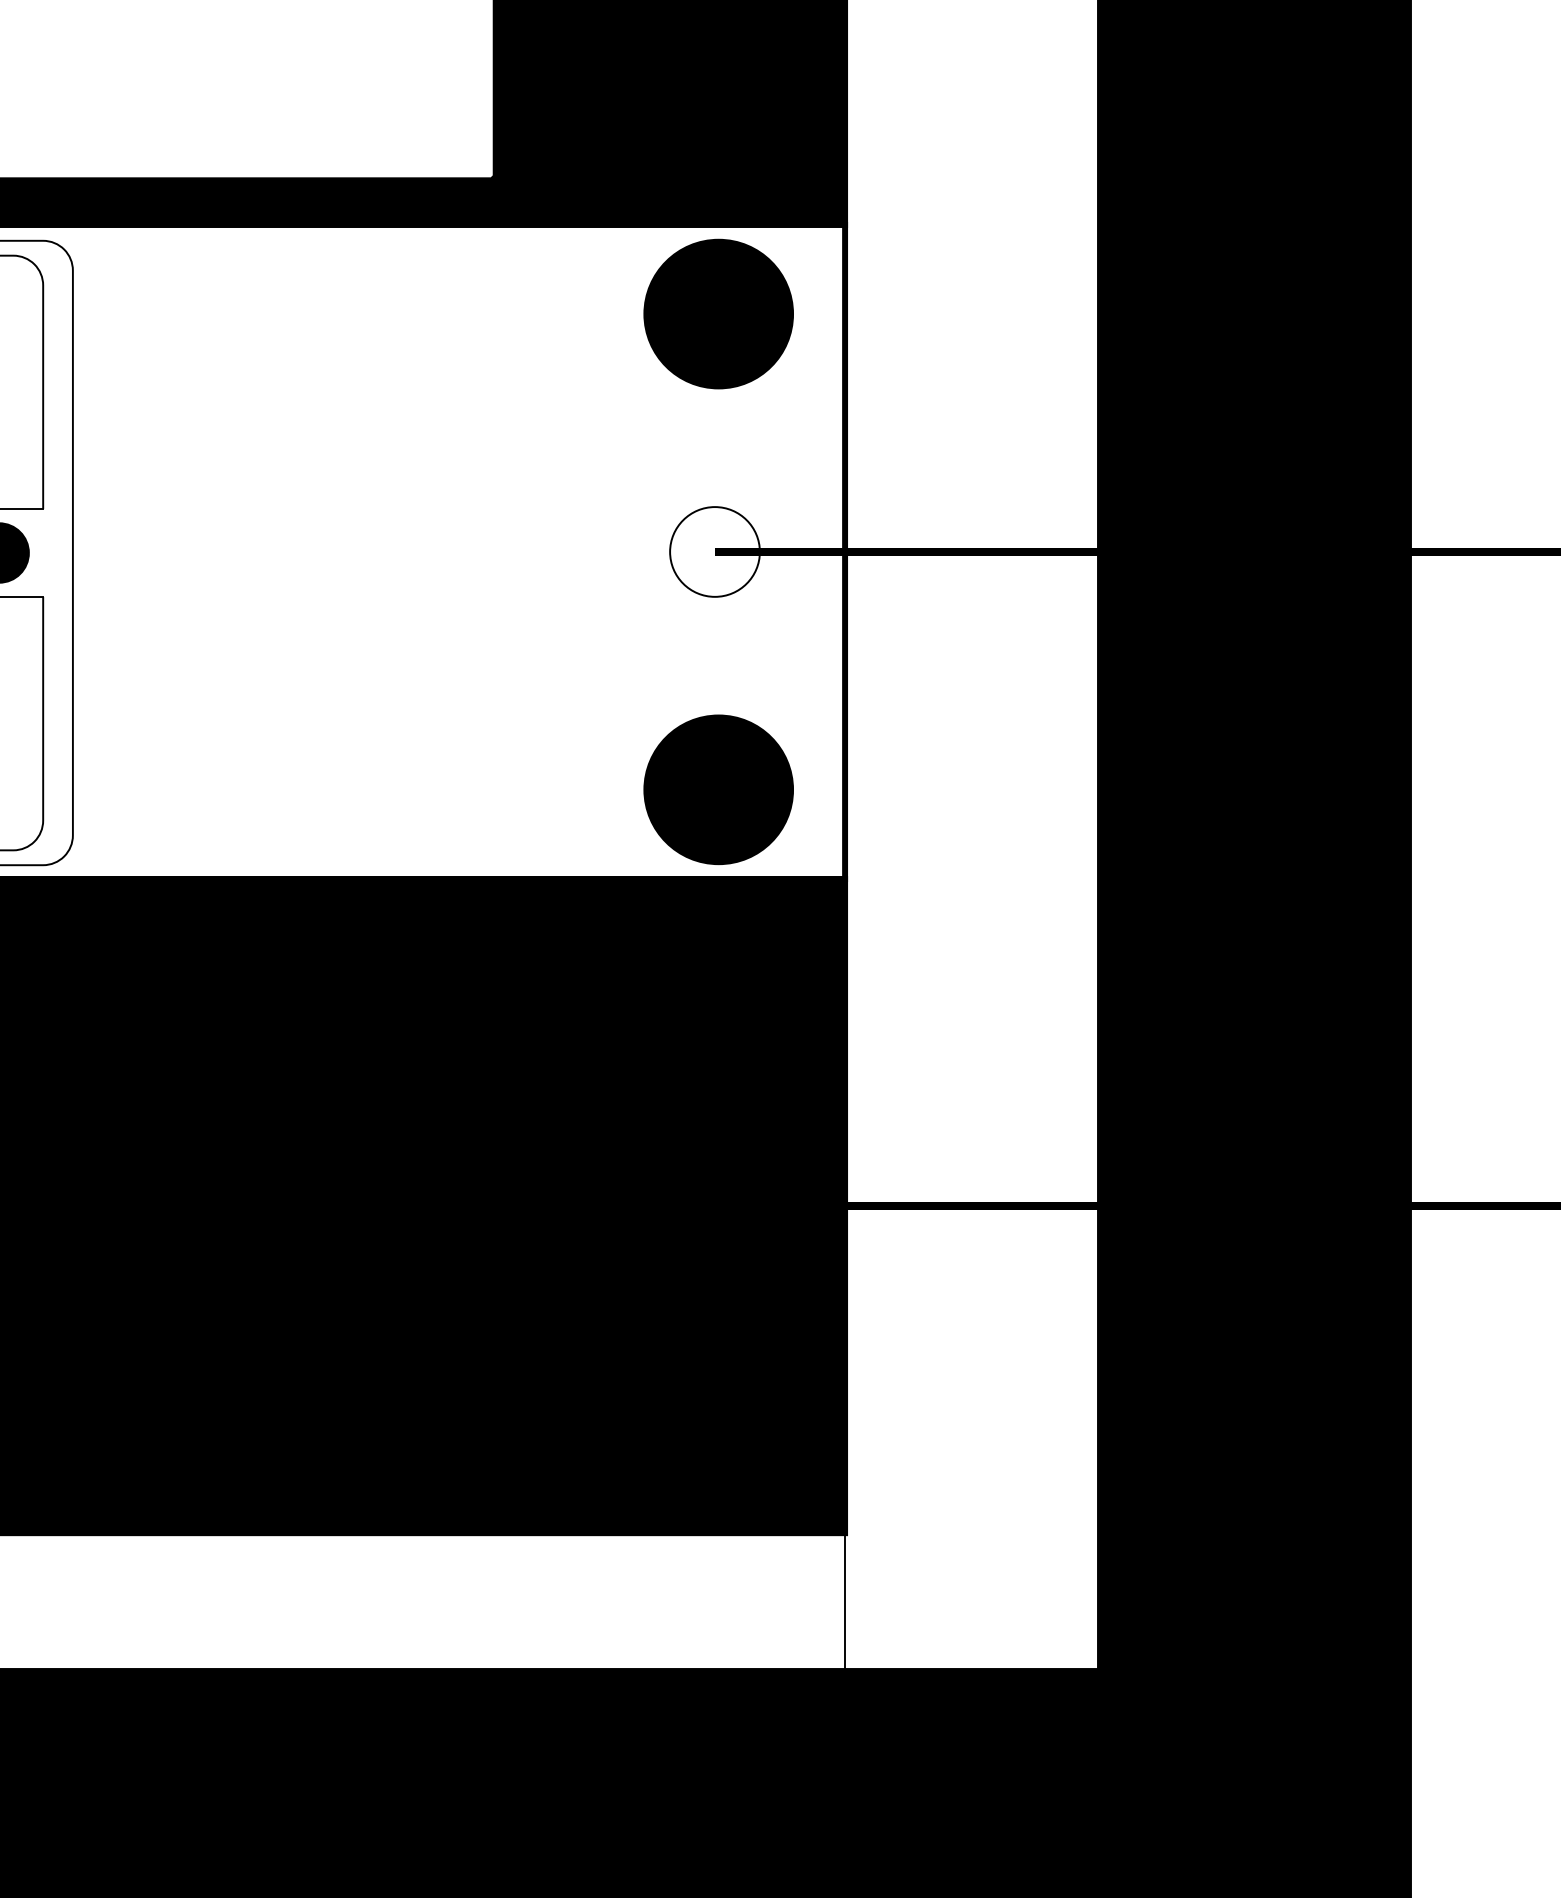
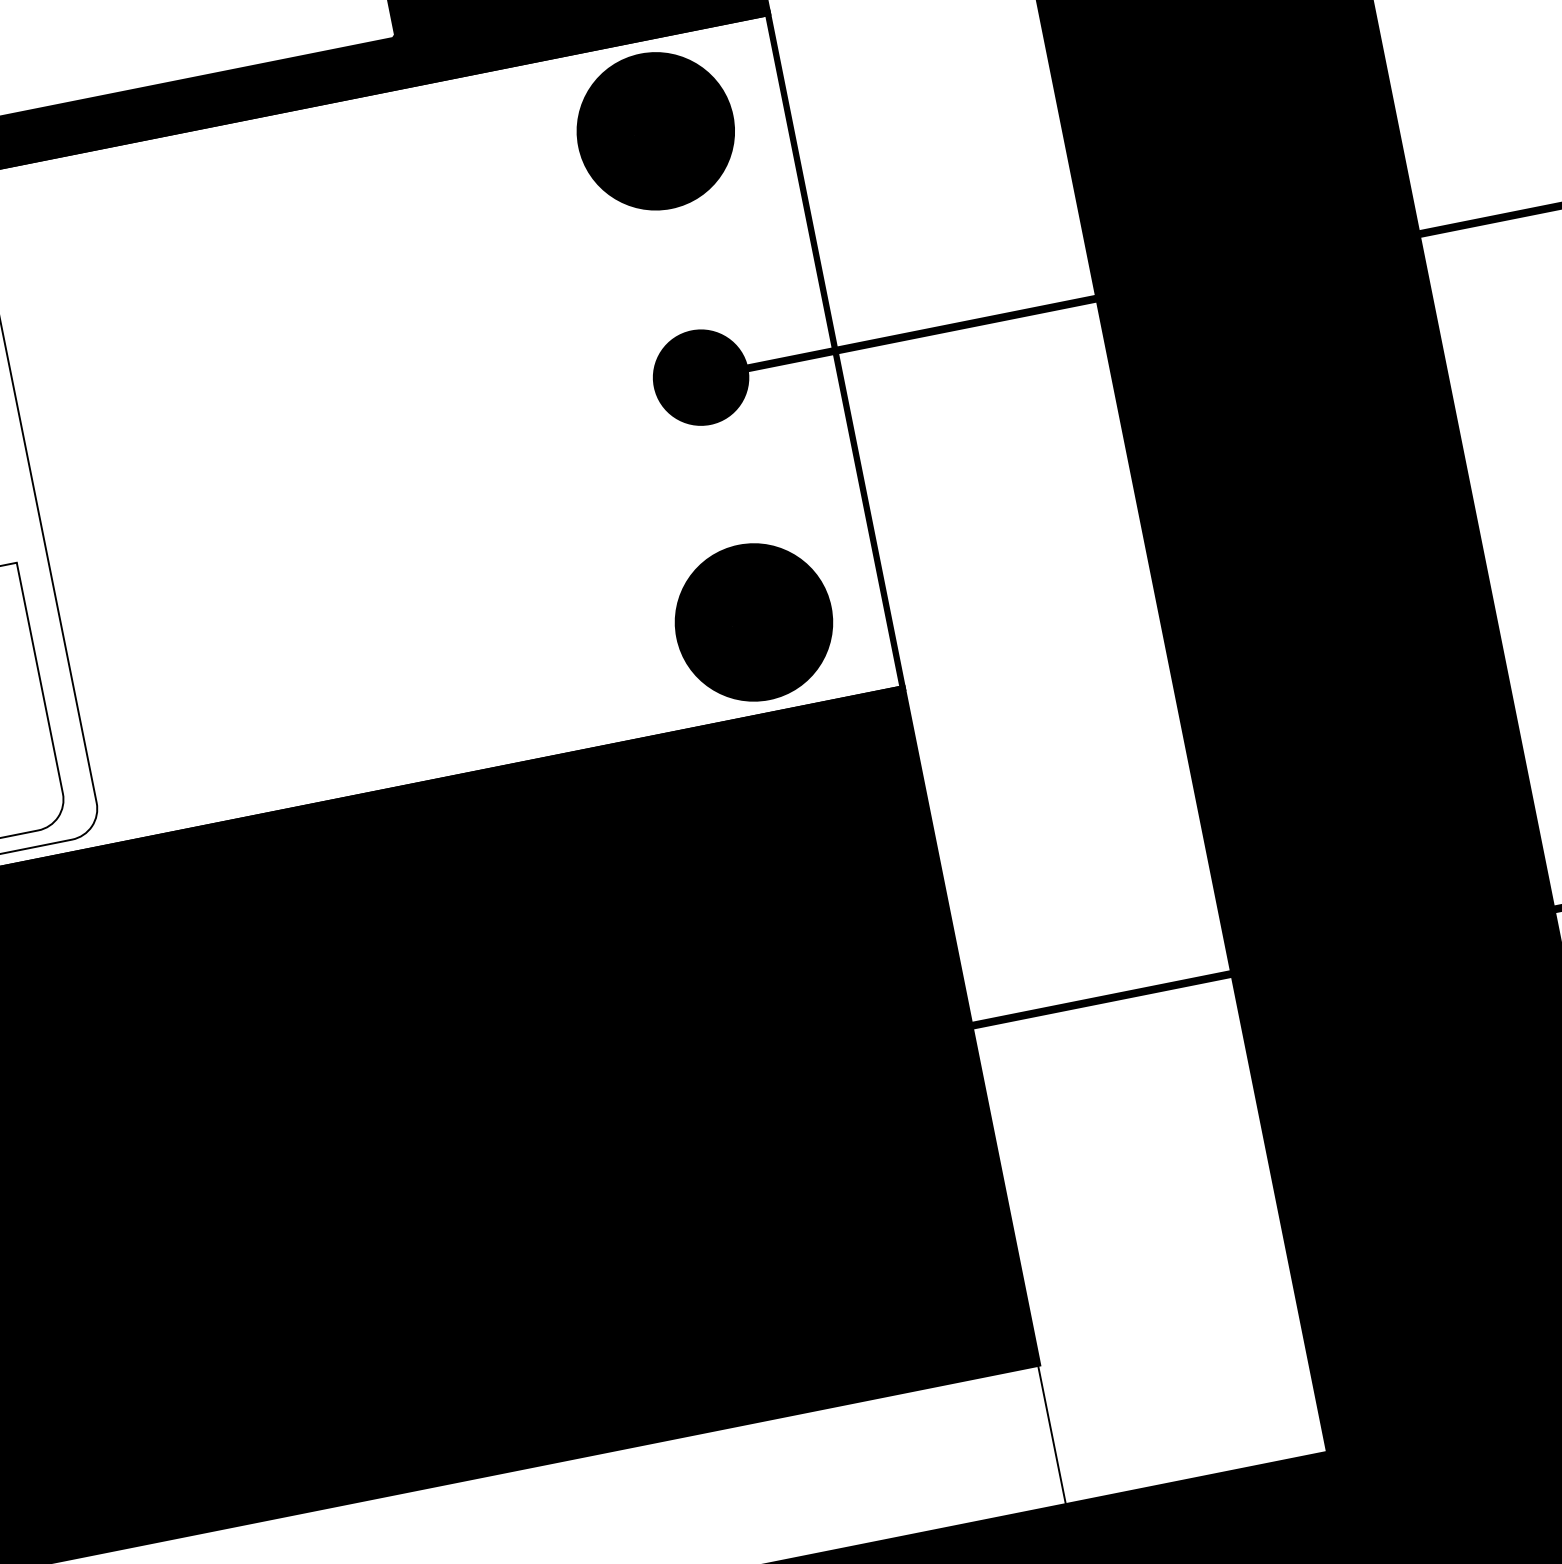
fill: (714, 551) -> (700, 377), added

